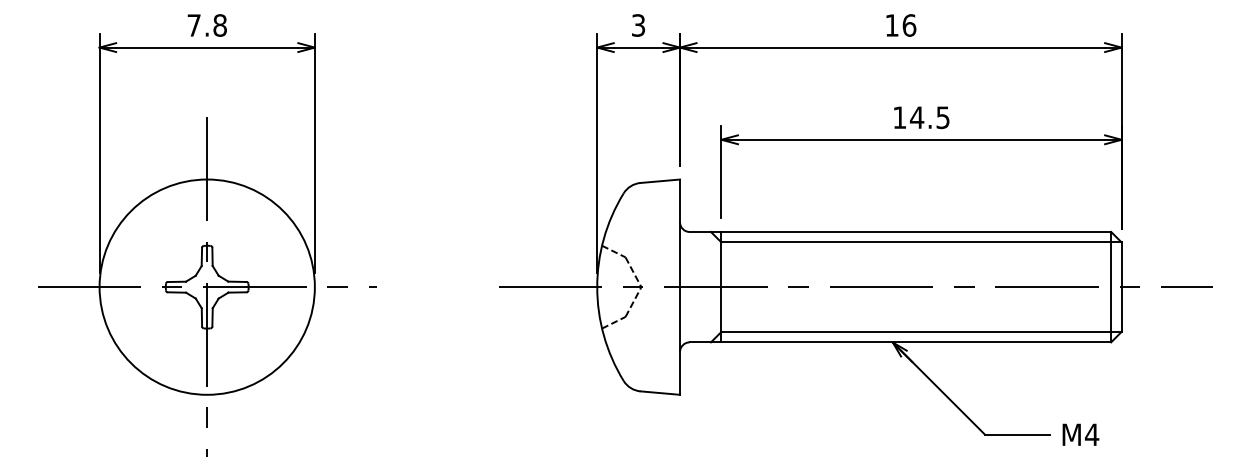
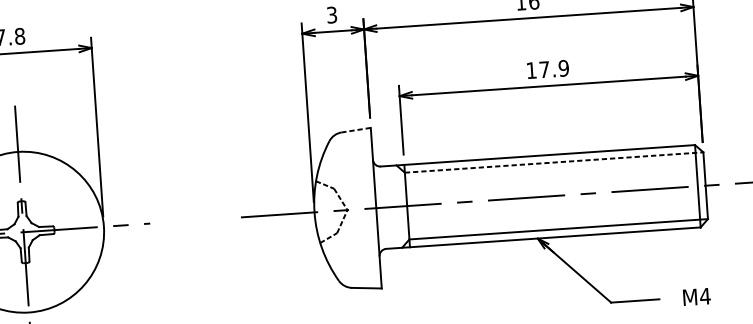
text: (929, 117) -> (553, 68), 14.5 -> 17.9
line: (660, 181) -> (356, 130), solid -> dashed
line: (922, 242) -> (554, 162), solid -> dashed
text: (1080, 434) -> (696, 296), moved

